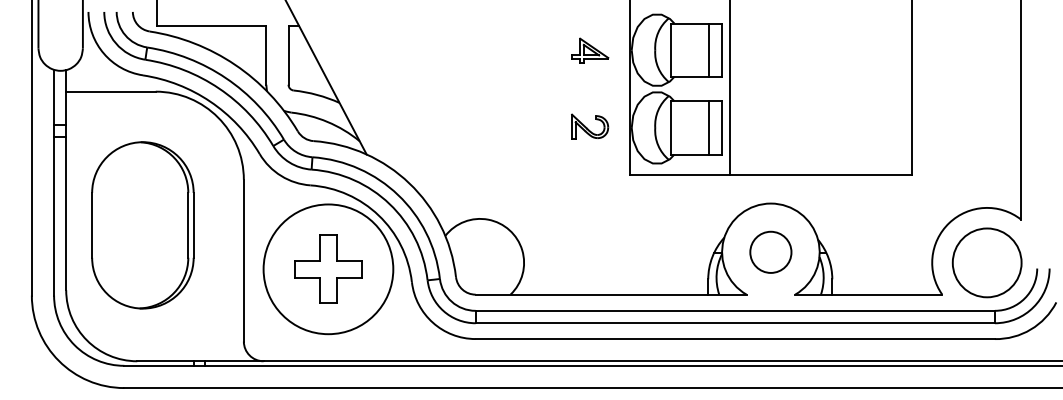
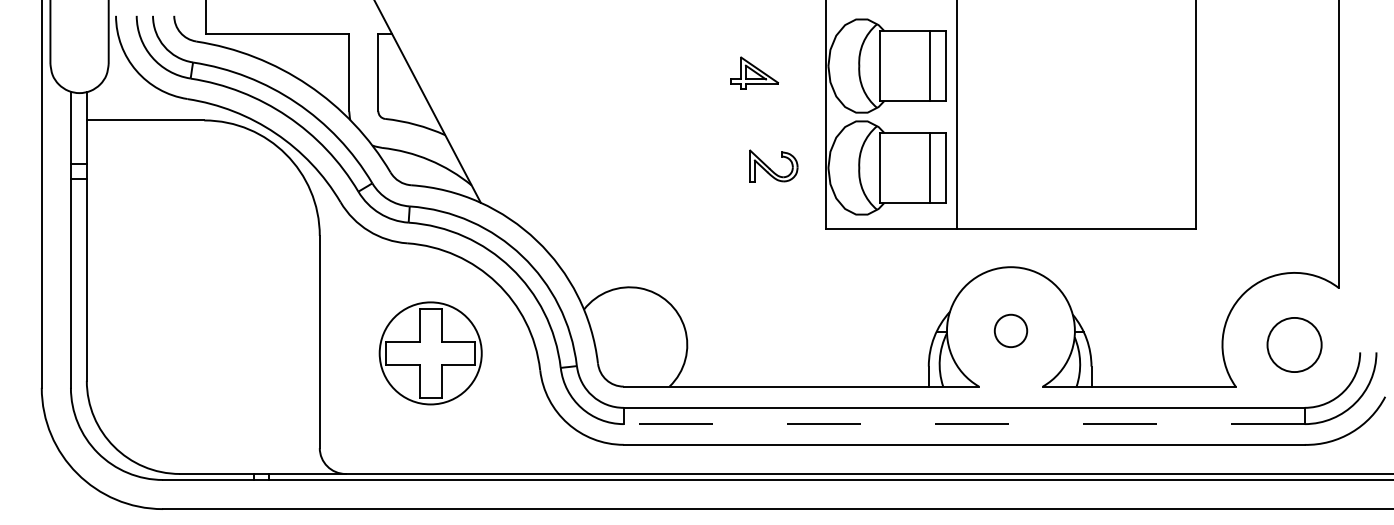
part: (590, 50) -> (754, 73), moved
part: (142, 225) -> (186, 295), removed
circle: (770, 251) -> (1010, 330), size x0.6
circle: (986, 262) -> (1293, 344), size x0.6
circle: (328, 269) -> (430, 353), size x0.6
line: (735, 323) -> (964, 424), solid -> dashed

